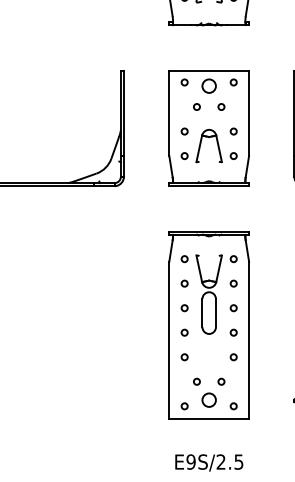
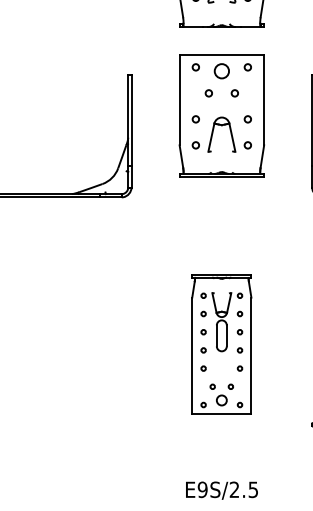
part: (208, 128) -> (221, 116), moved
part: (208, 325) -> (221, 345), size x0.7

